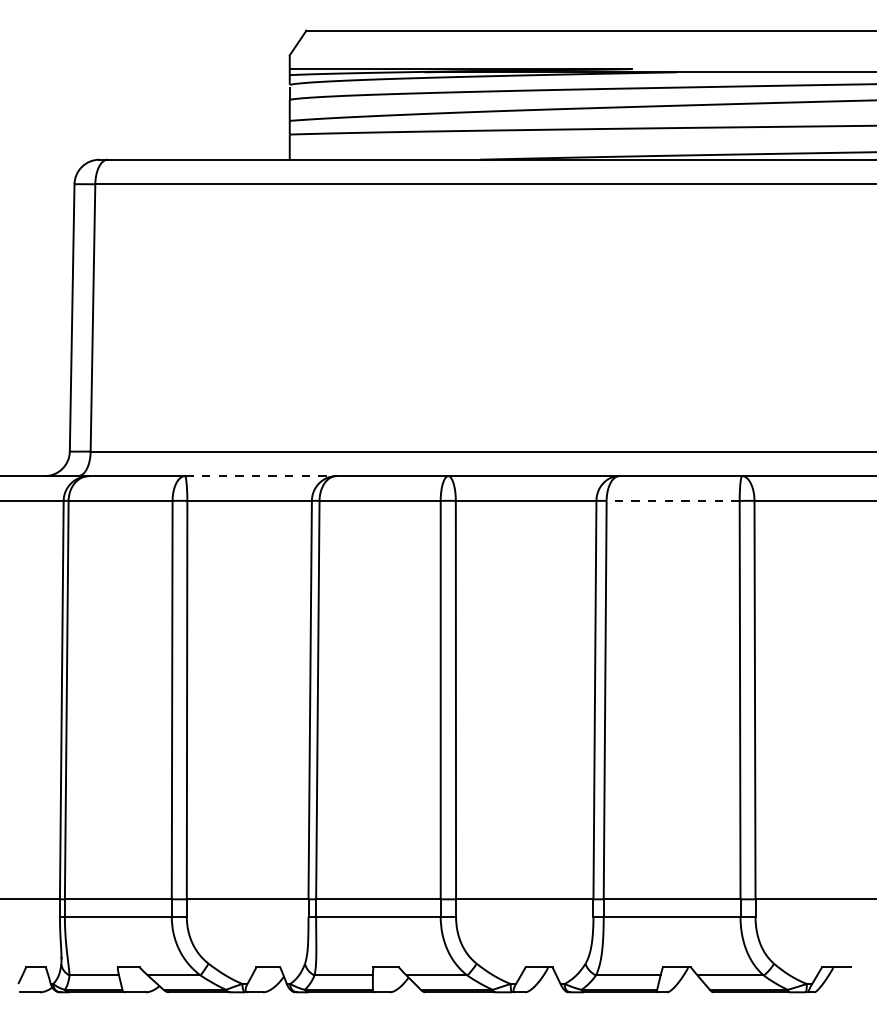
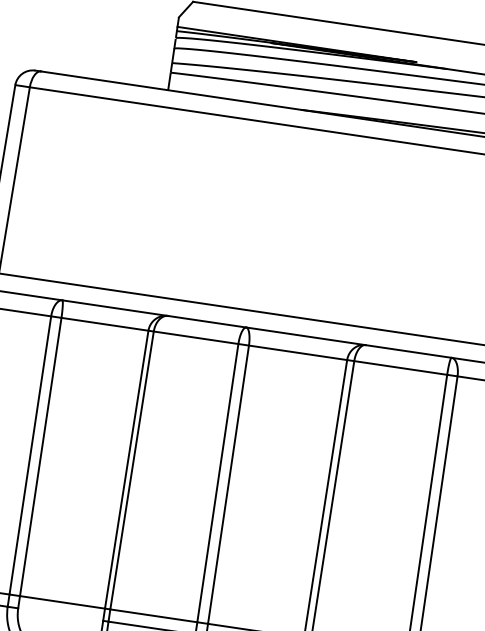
line: (260, 476) -> (115, 308), dashed -> solid
line: (673, 500) -> (401, 367), dashed -> solid

